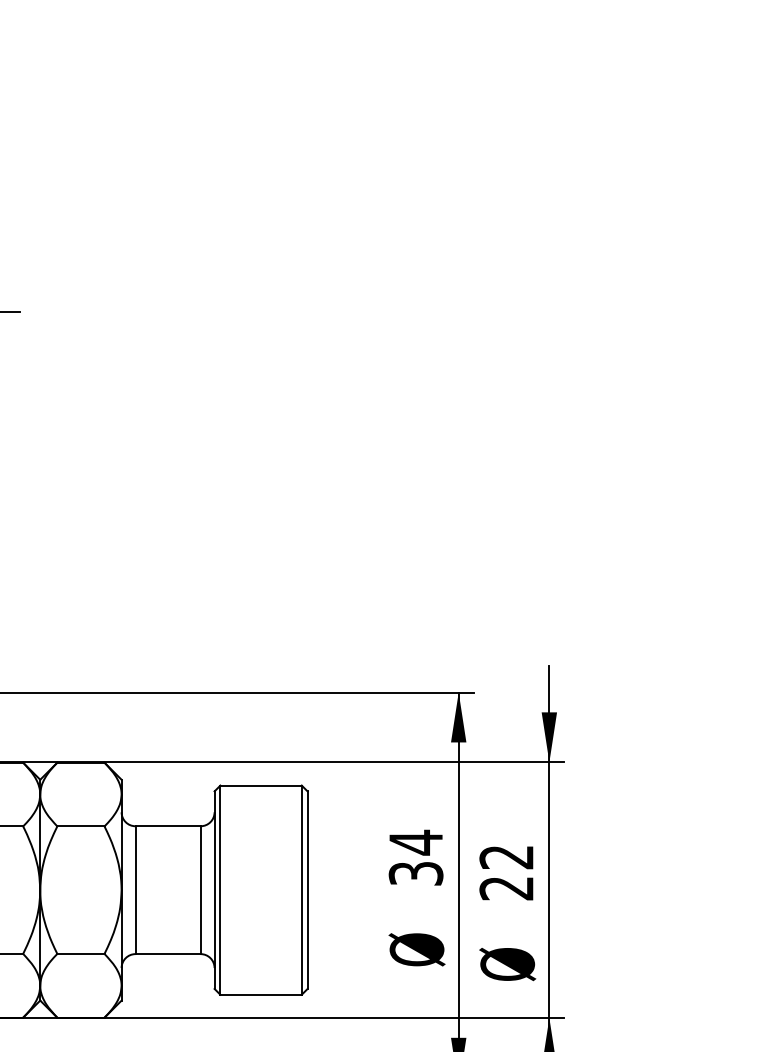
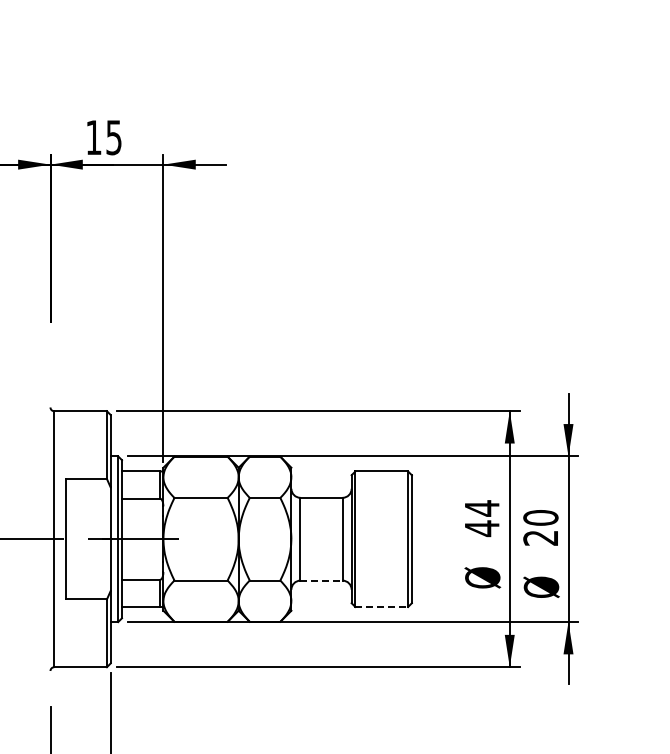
text: (506, 856) -> (540, 517), 22 -> 20
text: (415, 873) -> (481, 528), 34 -> 44
line: (169, 953) -> (322, 580), solid -> dashed
line: (262, 994) -> (382, 606), solid -> dashed

